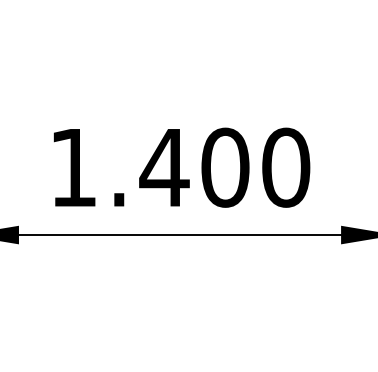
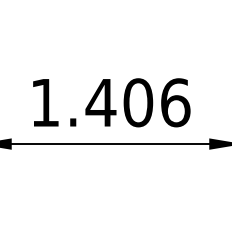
text: (286, 167) -> (175, 102), 1.400 -> 1.406

